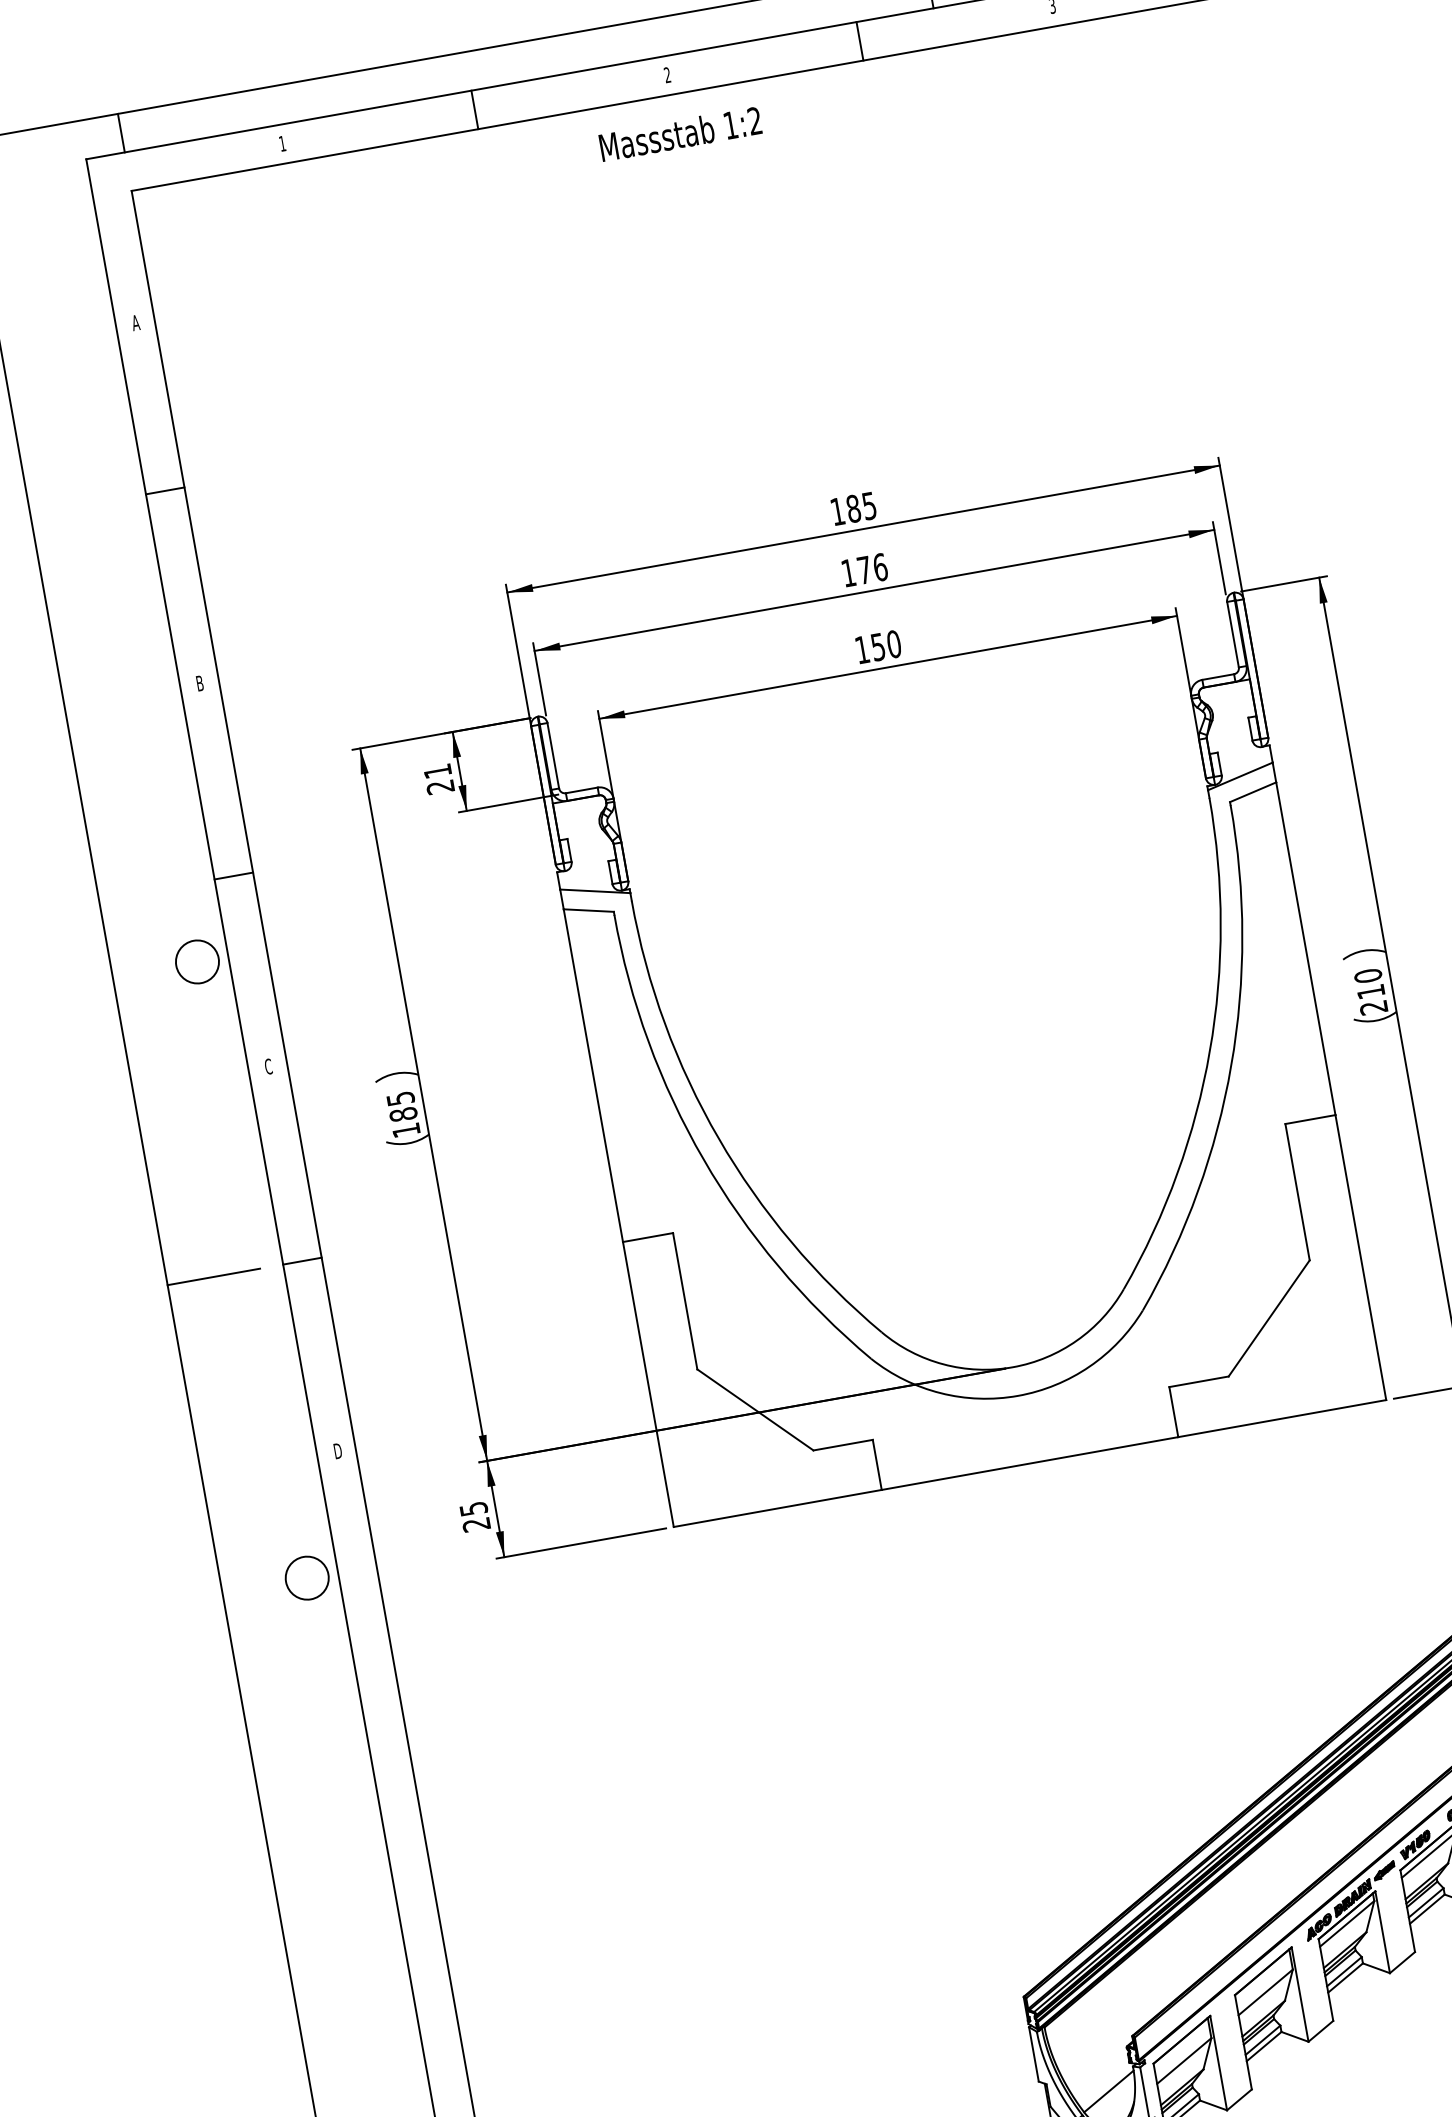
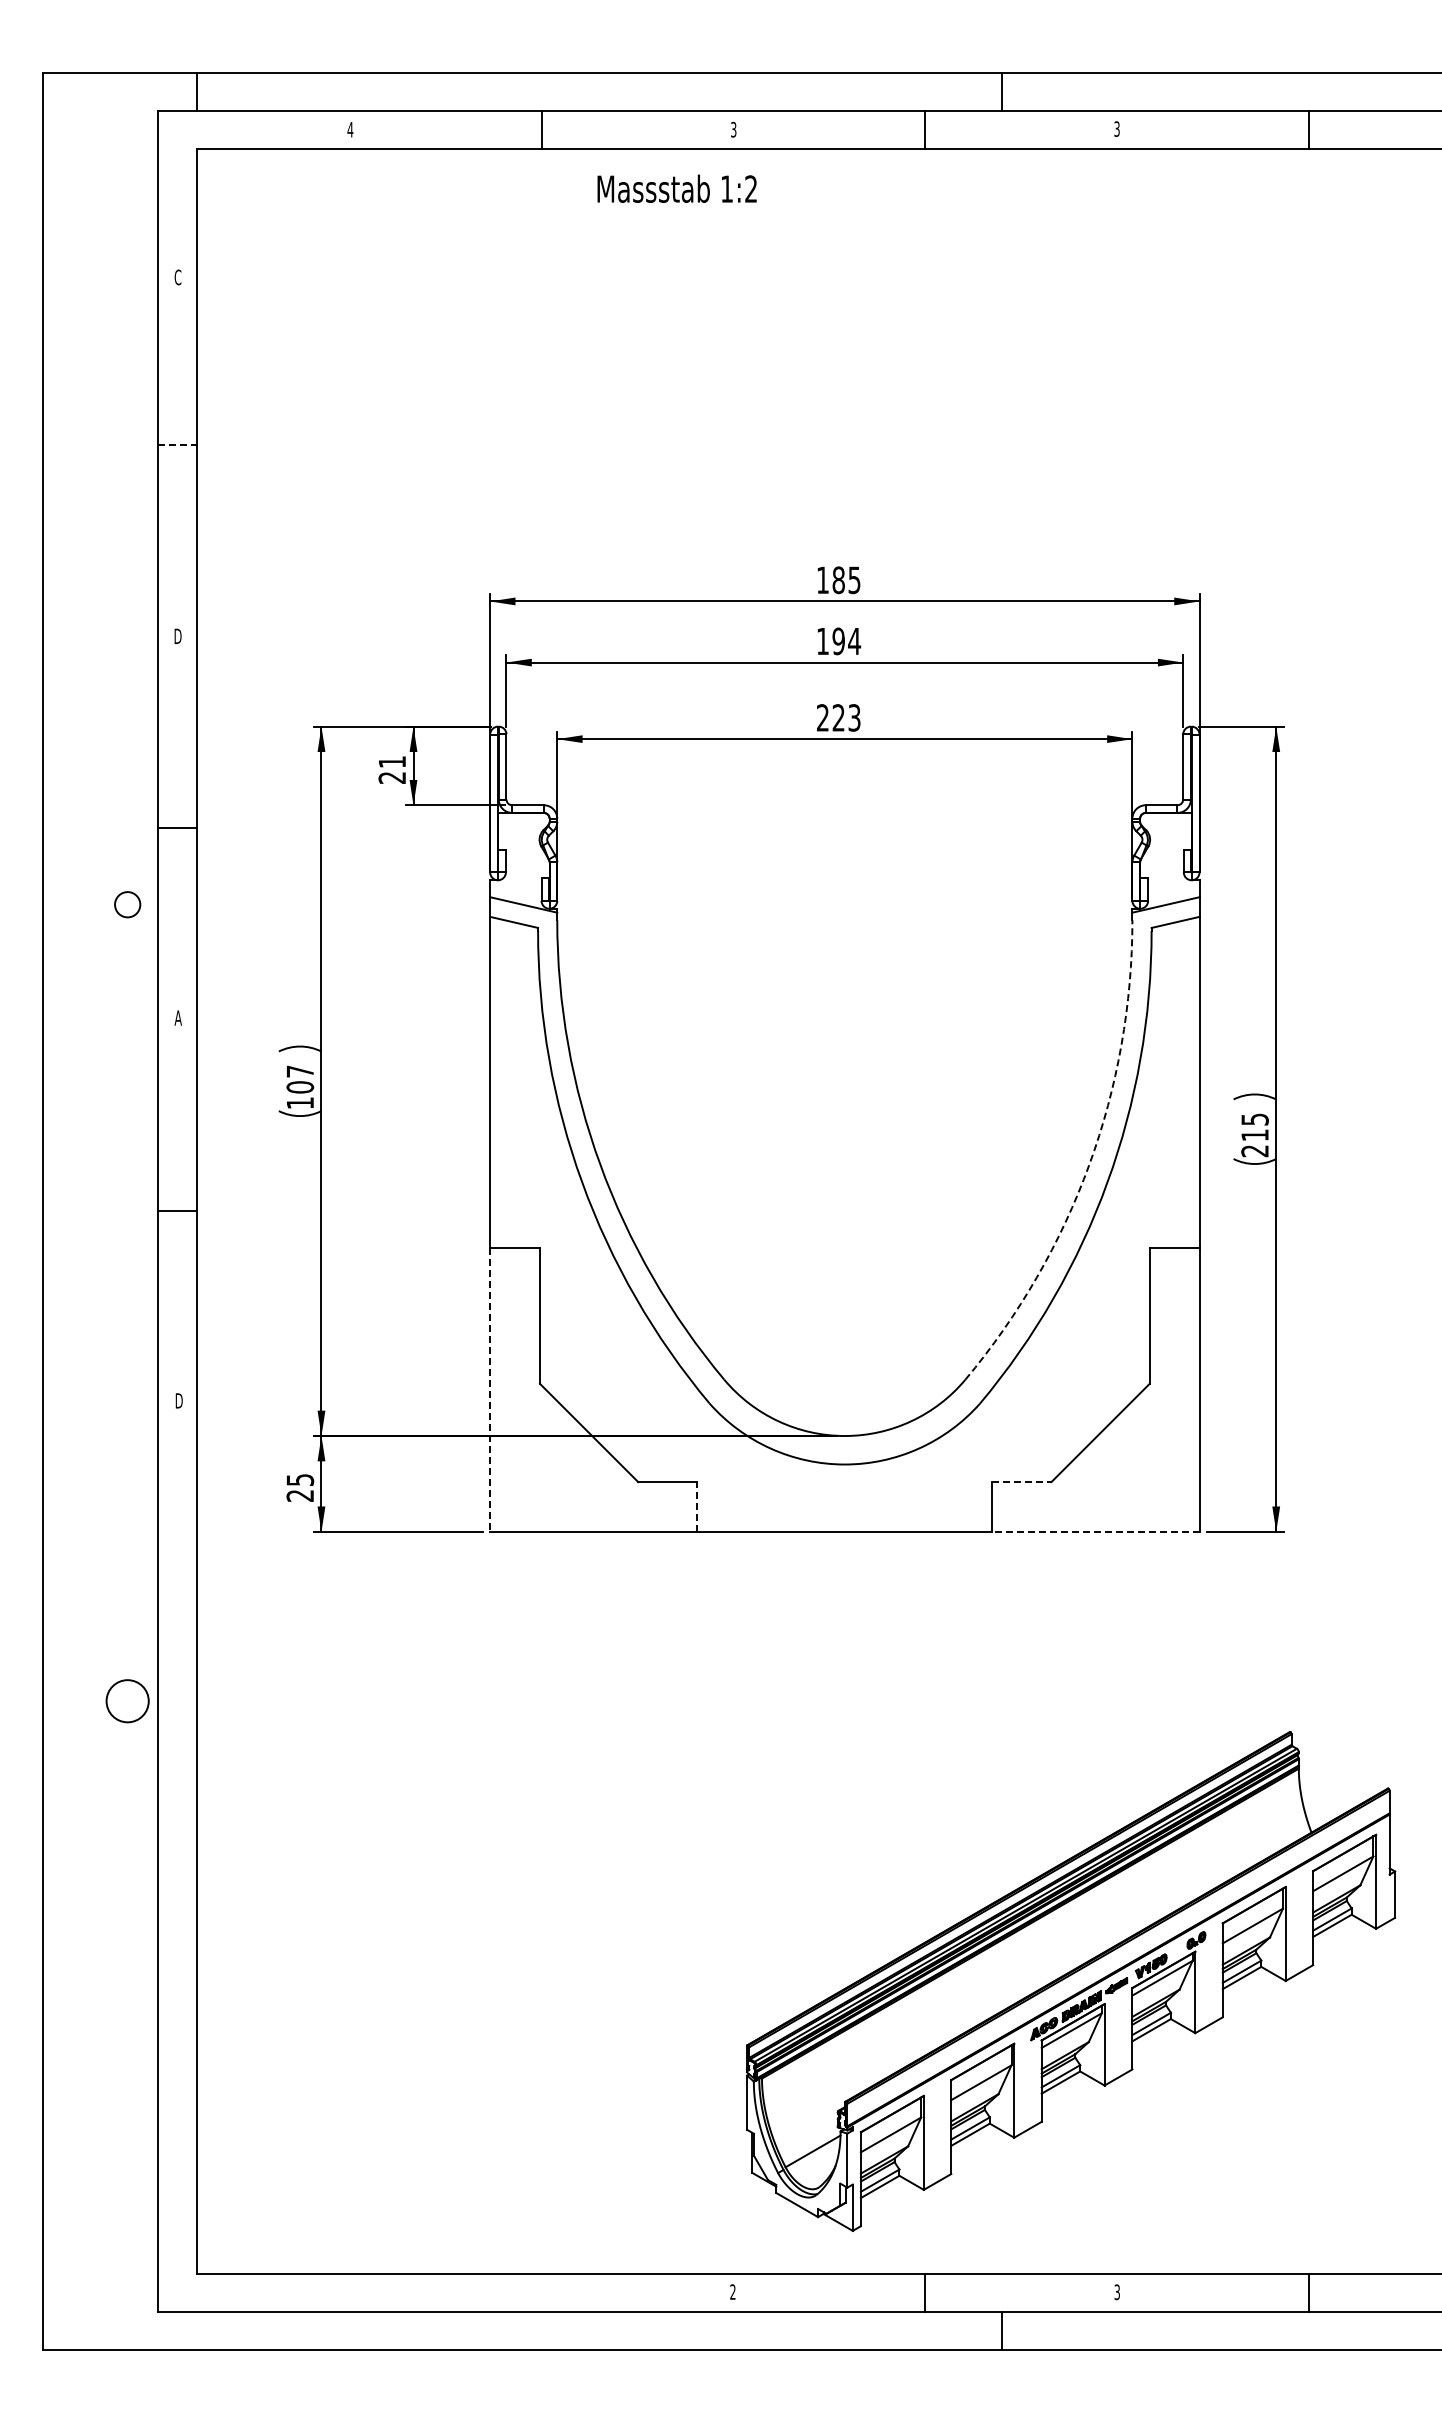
text: (667, 74) -> (733, 129), 2 -> 3
text: (679, 133) -> (676, 188), moved
text: (282, 143) -> (350, 129), 1 -> 4
text: (135, 323) -> (177, 277), A -> C
line: (166, 490) -> (178, 444), solid -> dashed
text: (872, 568) -> (846, 641), 176 -> 194
text: (877, 646) -> (838, 717), 150 -> 223
text: (199, 682) -> (177, 635), B -> D
circle: (197, 961) -> (127, 904), size x0.6
text: (1367, 976) -> (1254, 1119), 210 -> 215
arc: (1210, 1050) -> (1089, 1164), solid -> dashed
text: (267, 1066) -> (177, 1017), C -> A
text: (402, 1106) -> (300, 1079), 185 -> 107
line: (214, 1276) -> (89, 1211), removed
line: (1199, 1382) -> (1022, 1482), solid -> dashed
line: (648, 1384) -> (490, 1390), solid -> dashed
line: (1282, 1418) -> (1096, 1531), solid -> dashed
line: (877, 1464) -> (697, 1506), solid -> dashed
circle: (307, 1578) -> (127, 1701), moved

